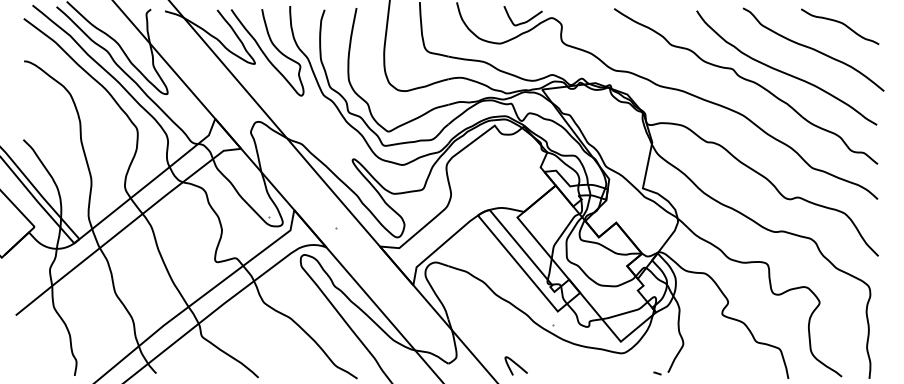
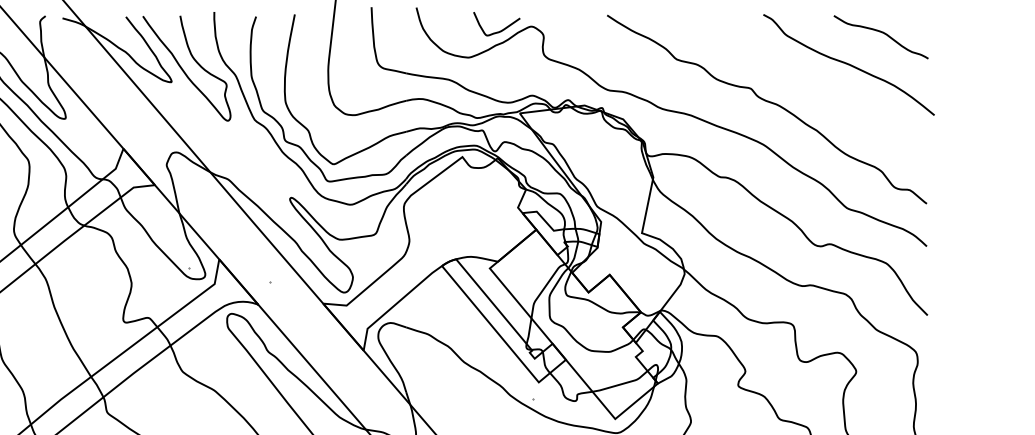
curve: (783, 71) -> (812, 91), removed

